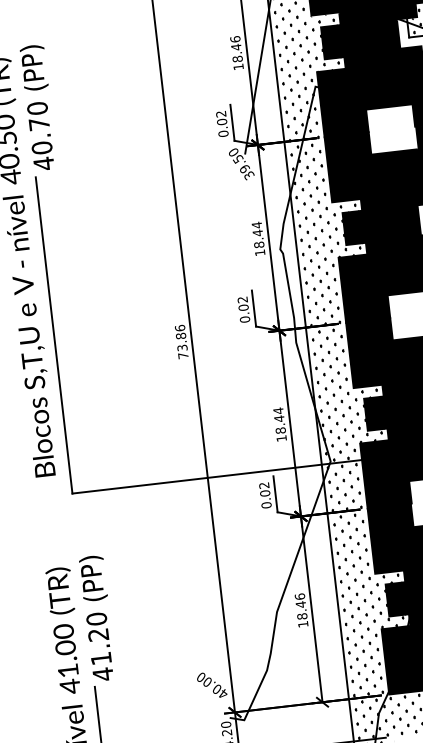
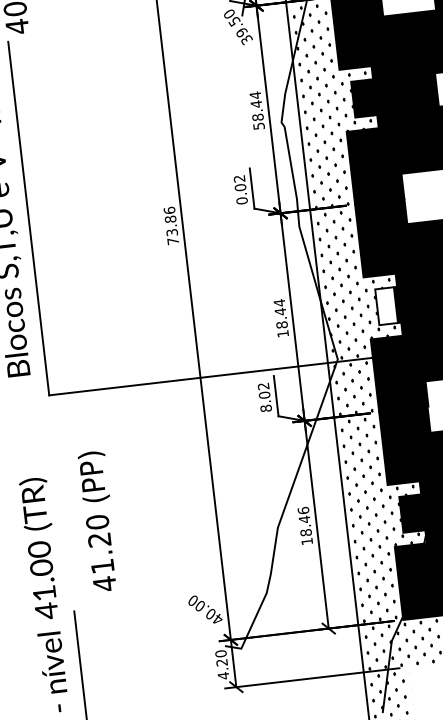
text: (260, 252) -> (259, 125), 18.44 -> 58.44
fill: (374, 413) -> (386, 305), removed
text: (266, 505) -> (266, 408), 0.02 -> 8.02
text: (95, 617) -> (96, 520), moved

